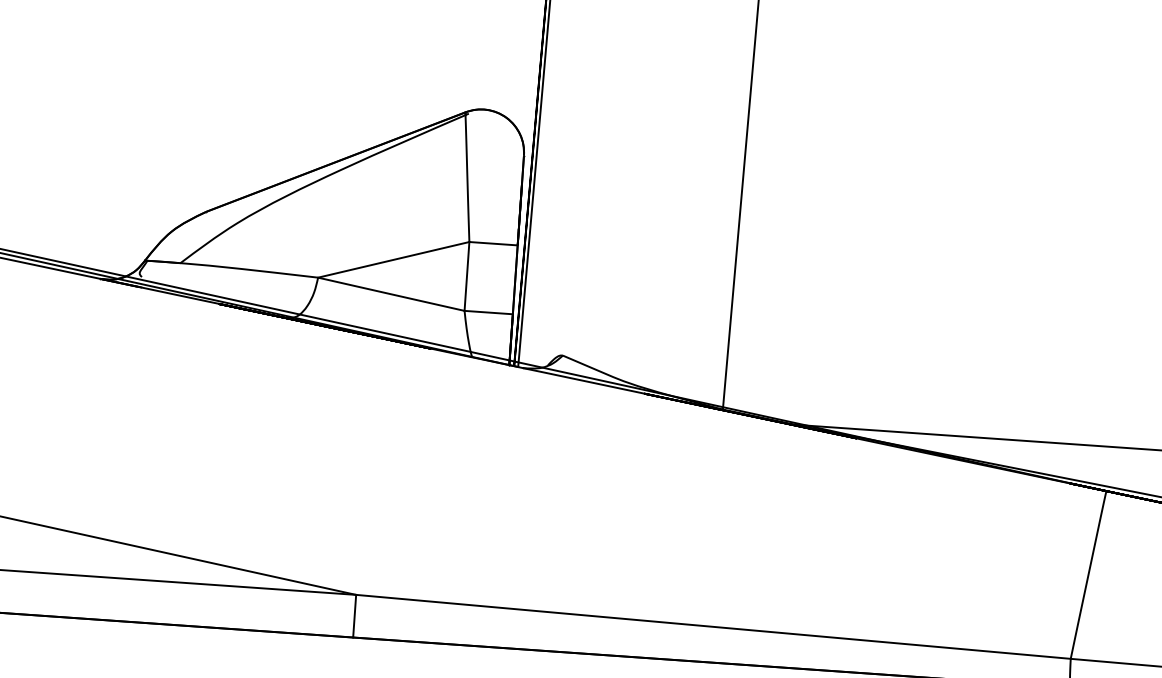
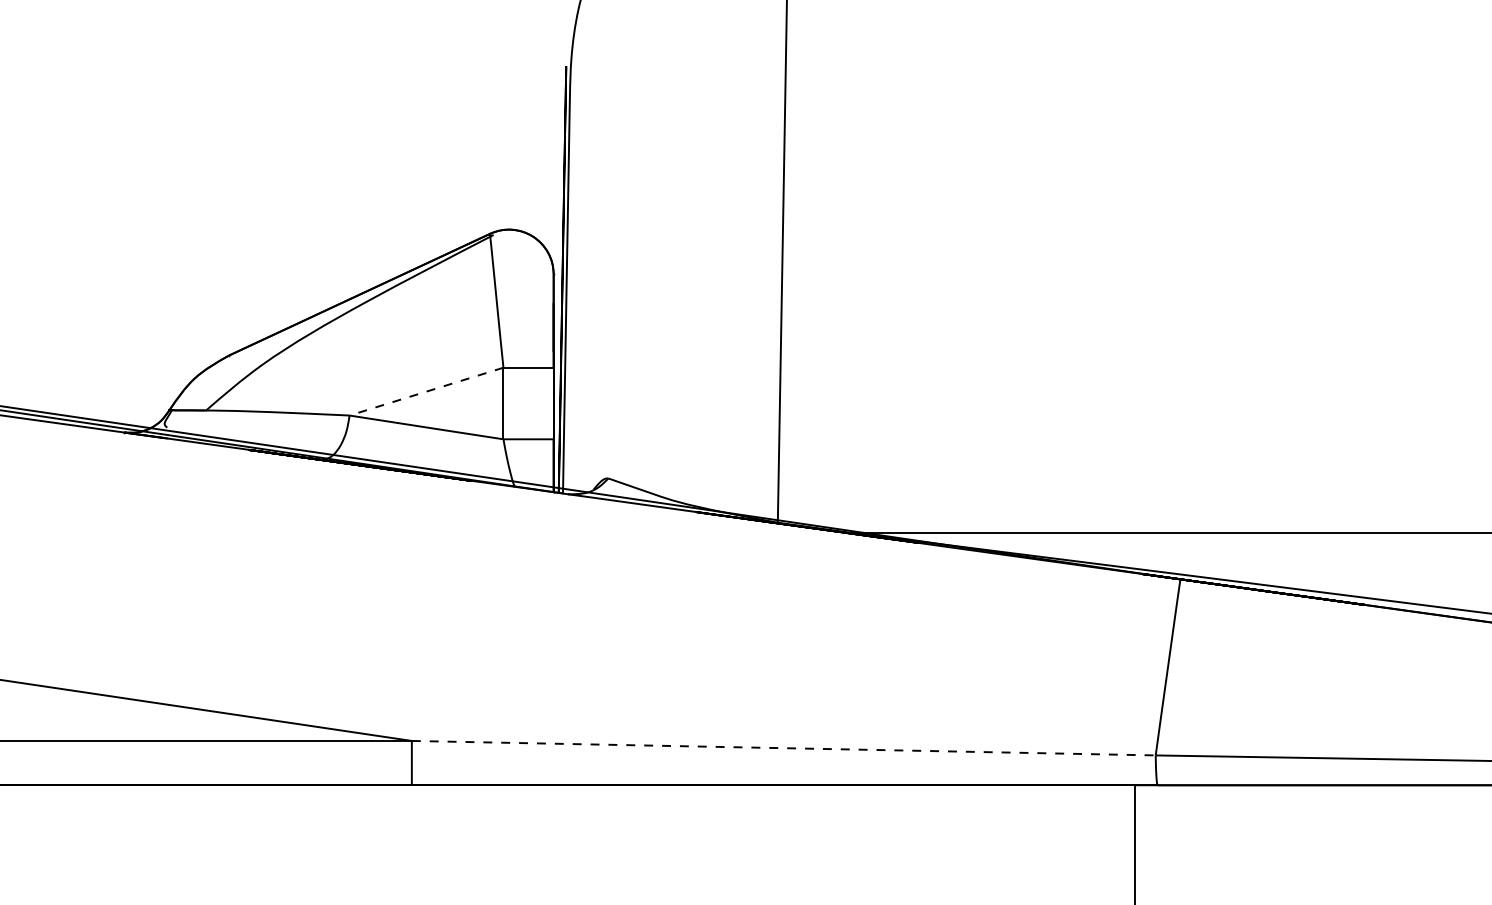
line: (393, 259) -> (426, 391), solid -> dashed
line: (713, 627) -> (783, 748), solid -> dashed

